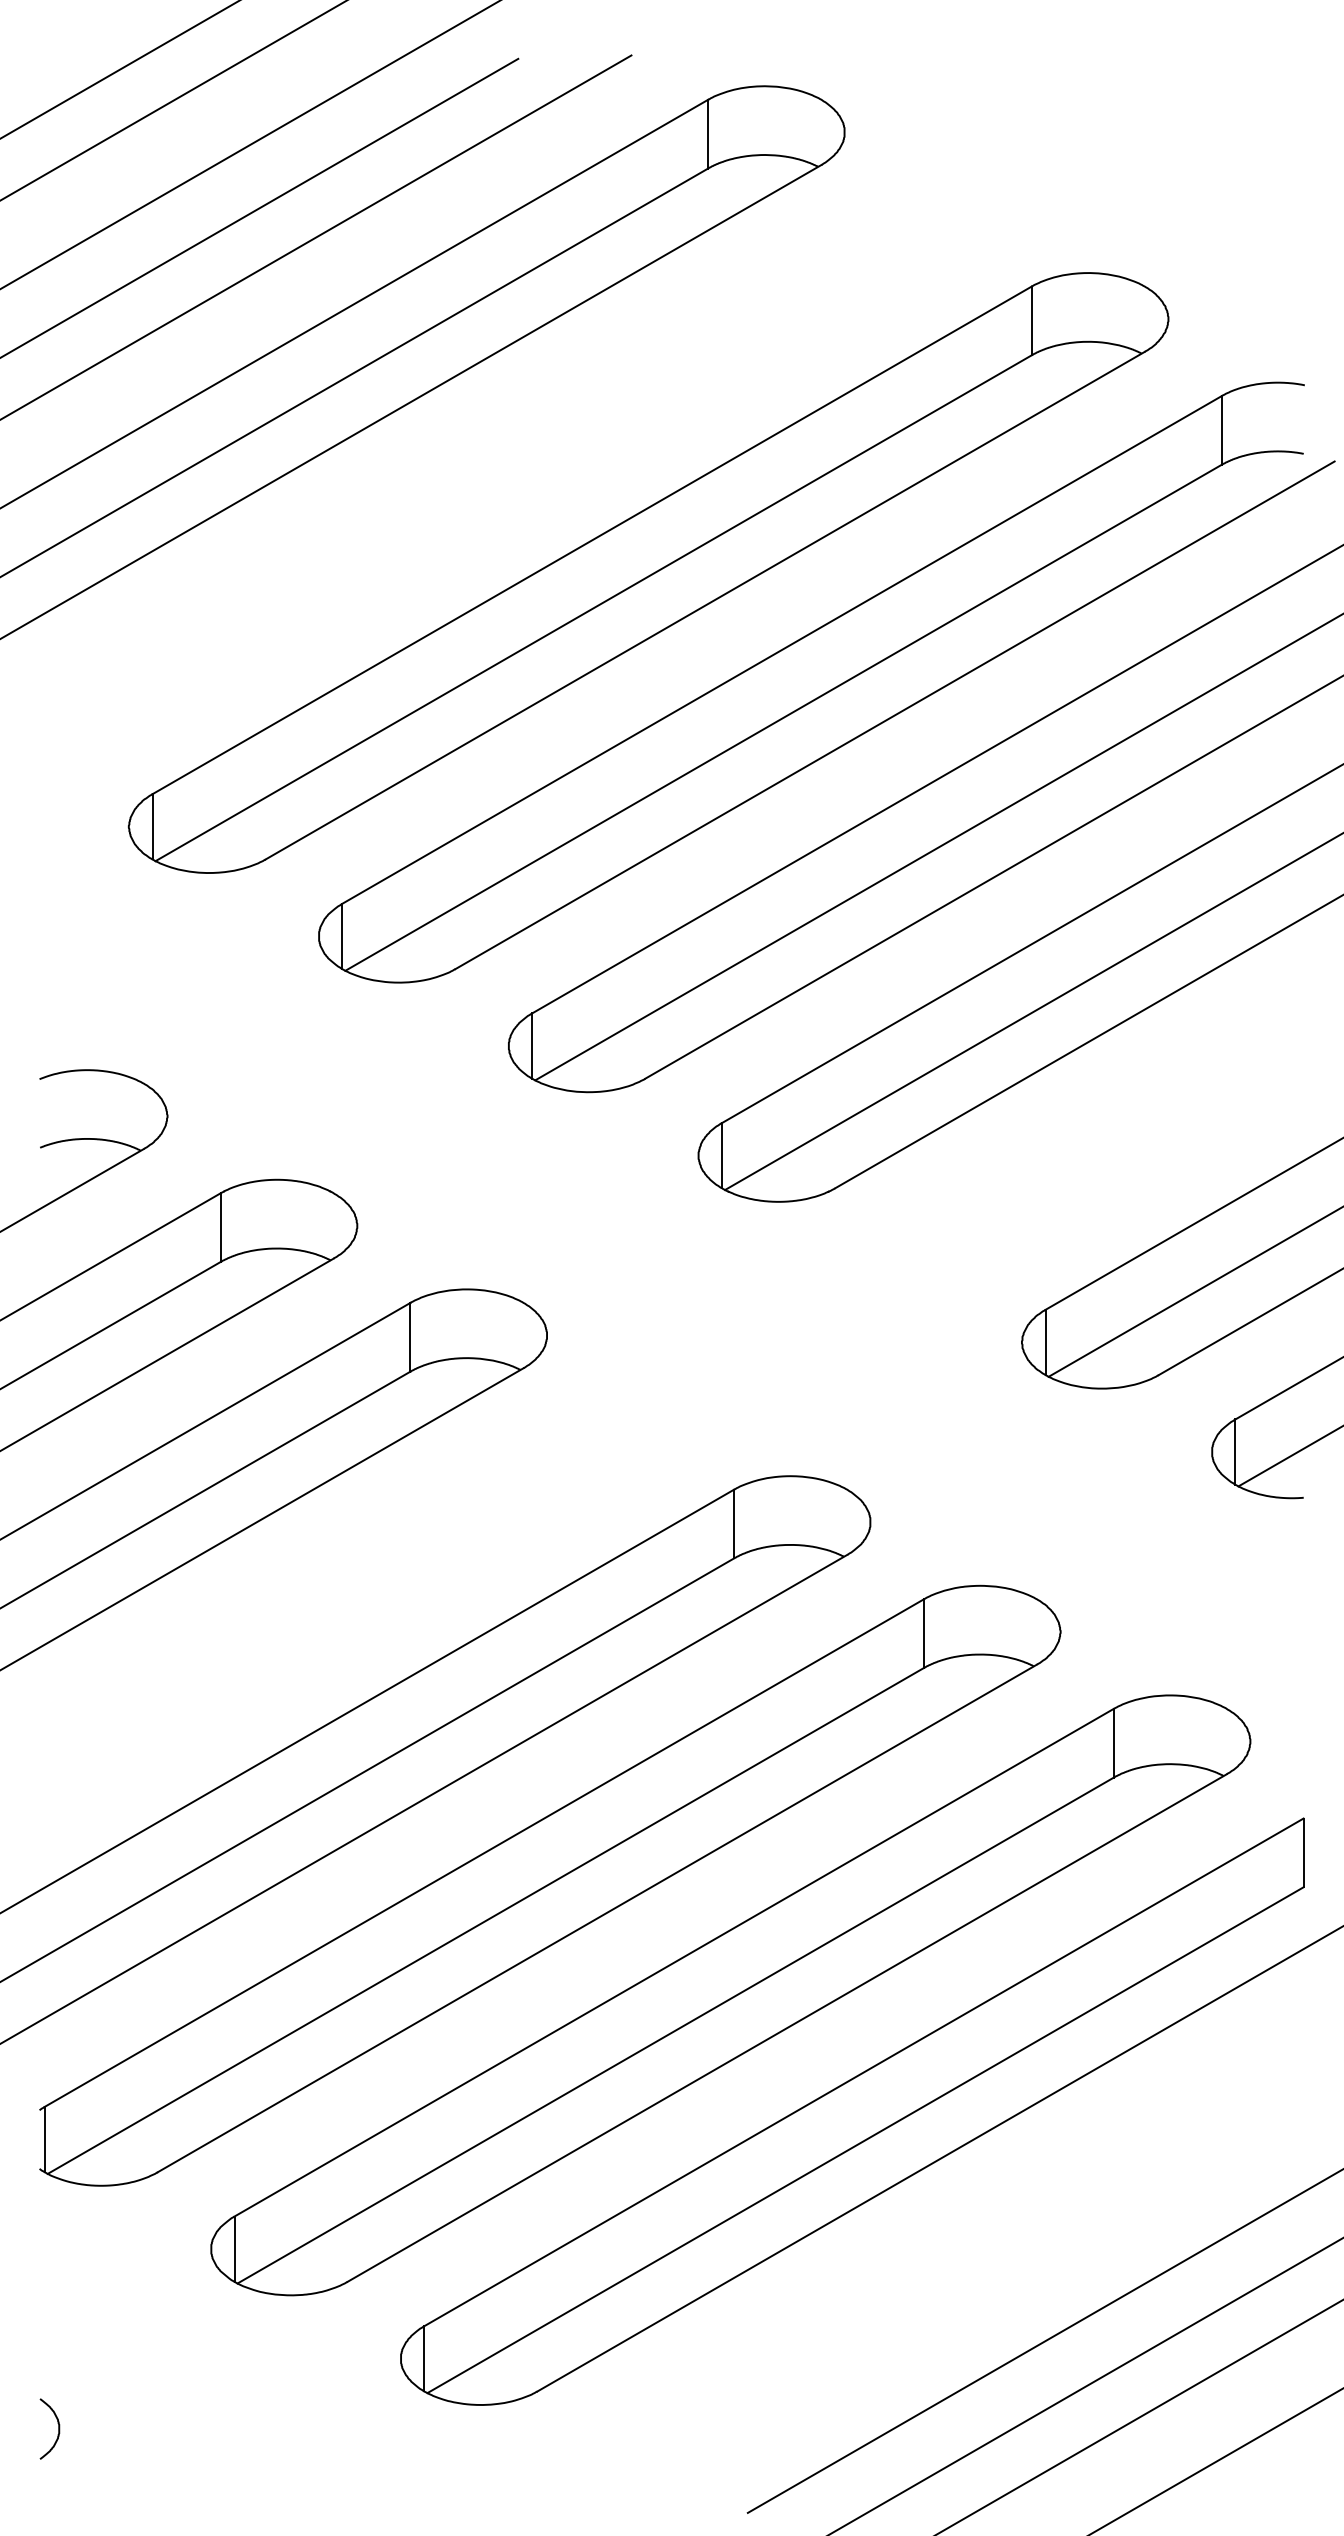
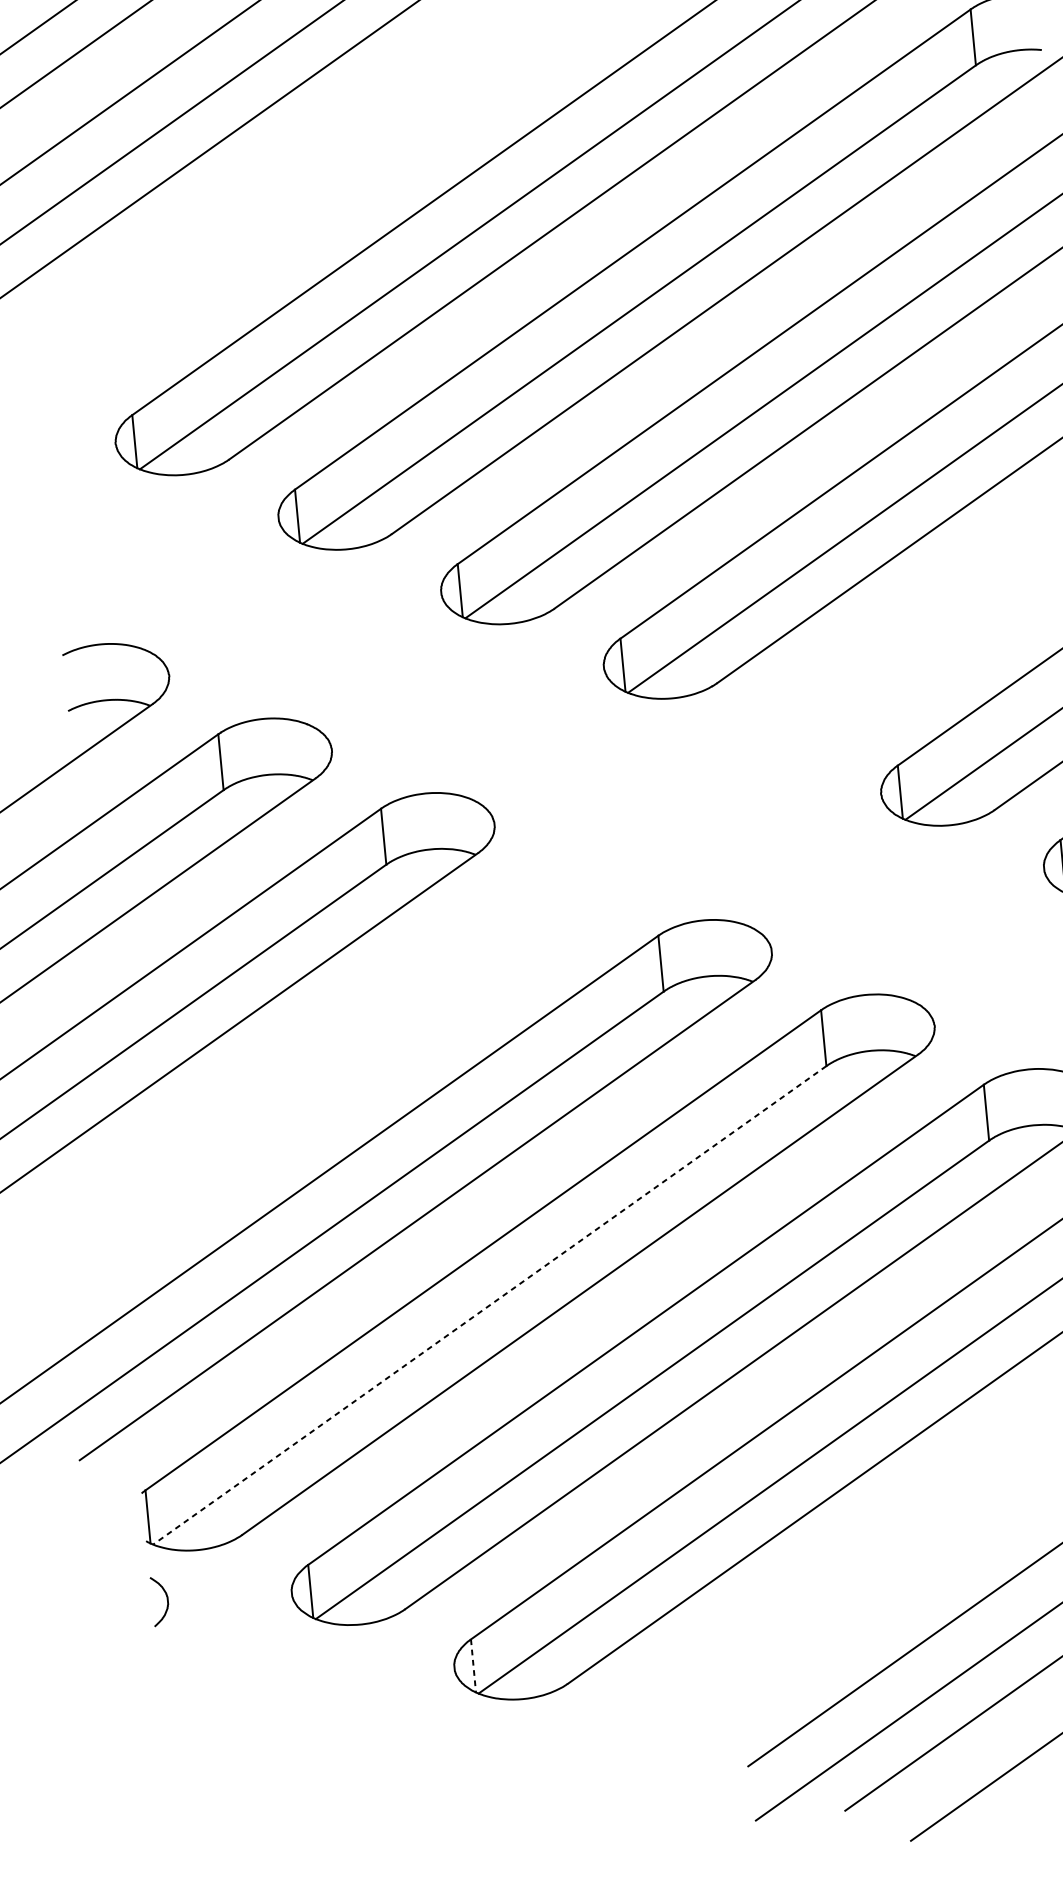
line: (485, 1920) -> (489, 1304), solid -> dashed
line: (424, 2358) -> (473, 1665), solid -> dashed
curve: (58, 2428) -> (167, 1600), moved

